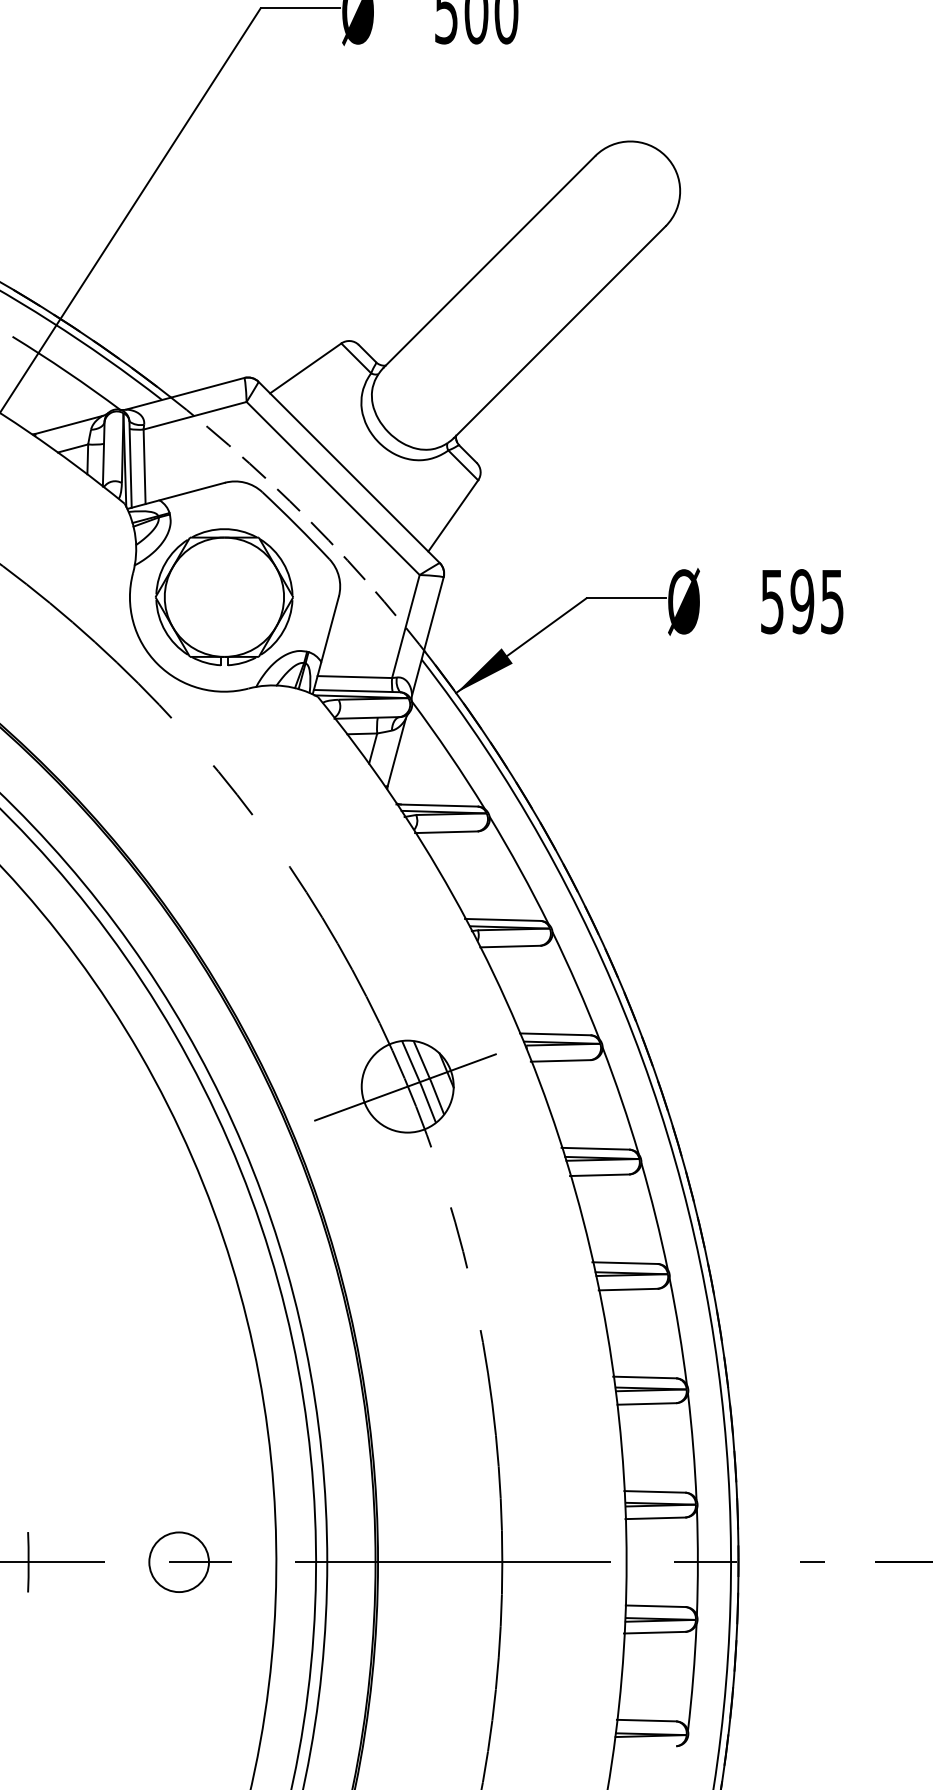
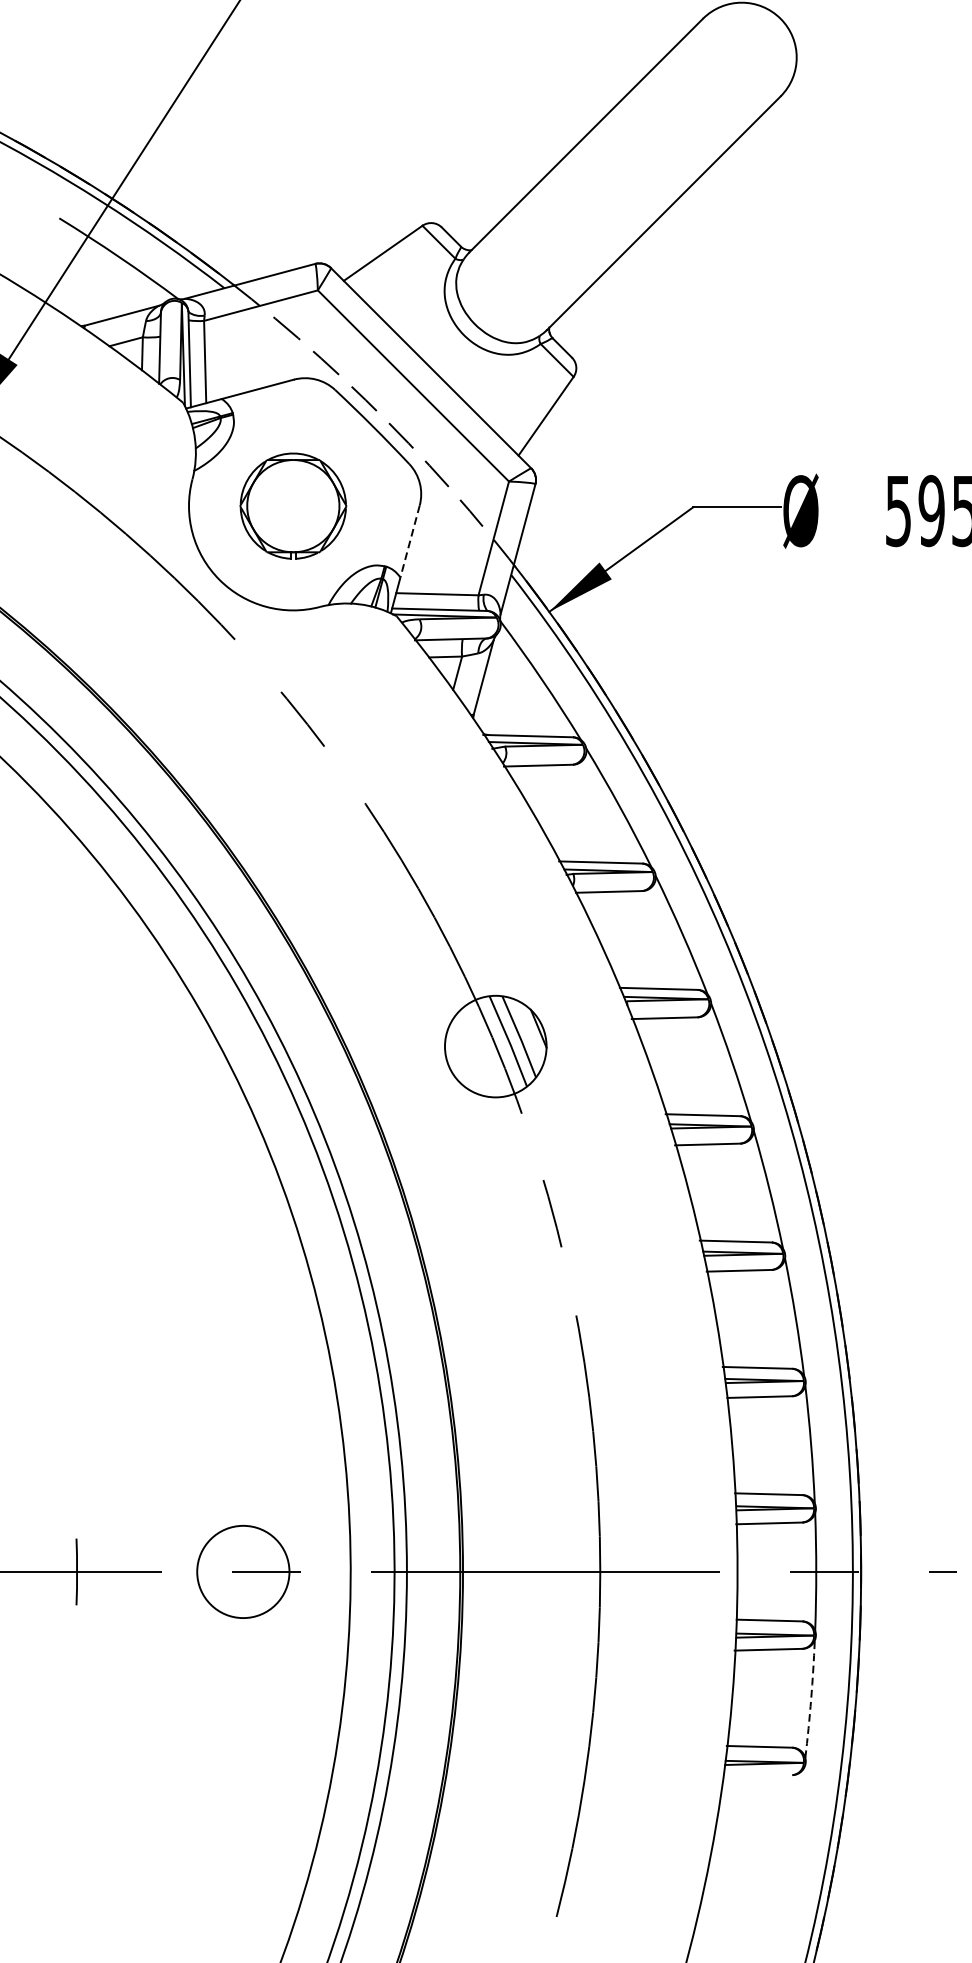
part: (224, 597) -> (293, 506), size x0.7
line: (330, 629) -> (410, 541), solid -> dashed
line: (405, 1087) -> (493, 1047), removed
circle: (179, 1562) -> (243, 1572), size x1.4
arc: (693, 1677) -> (811, 1699), solid -> dashed

